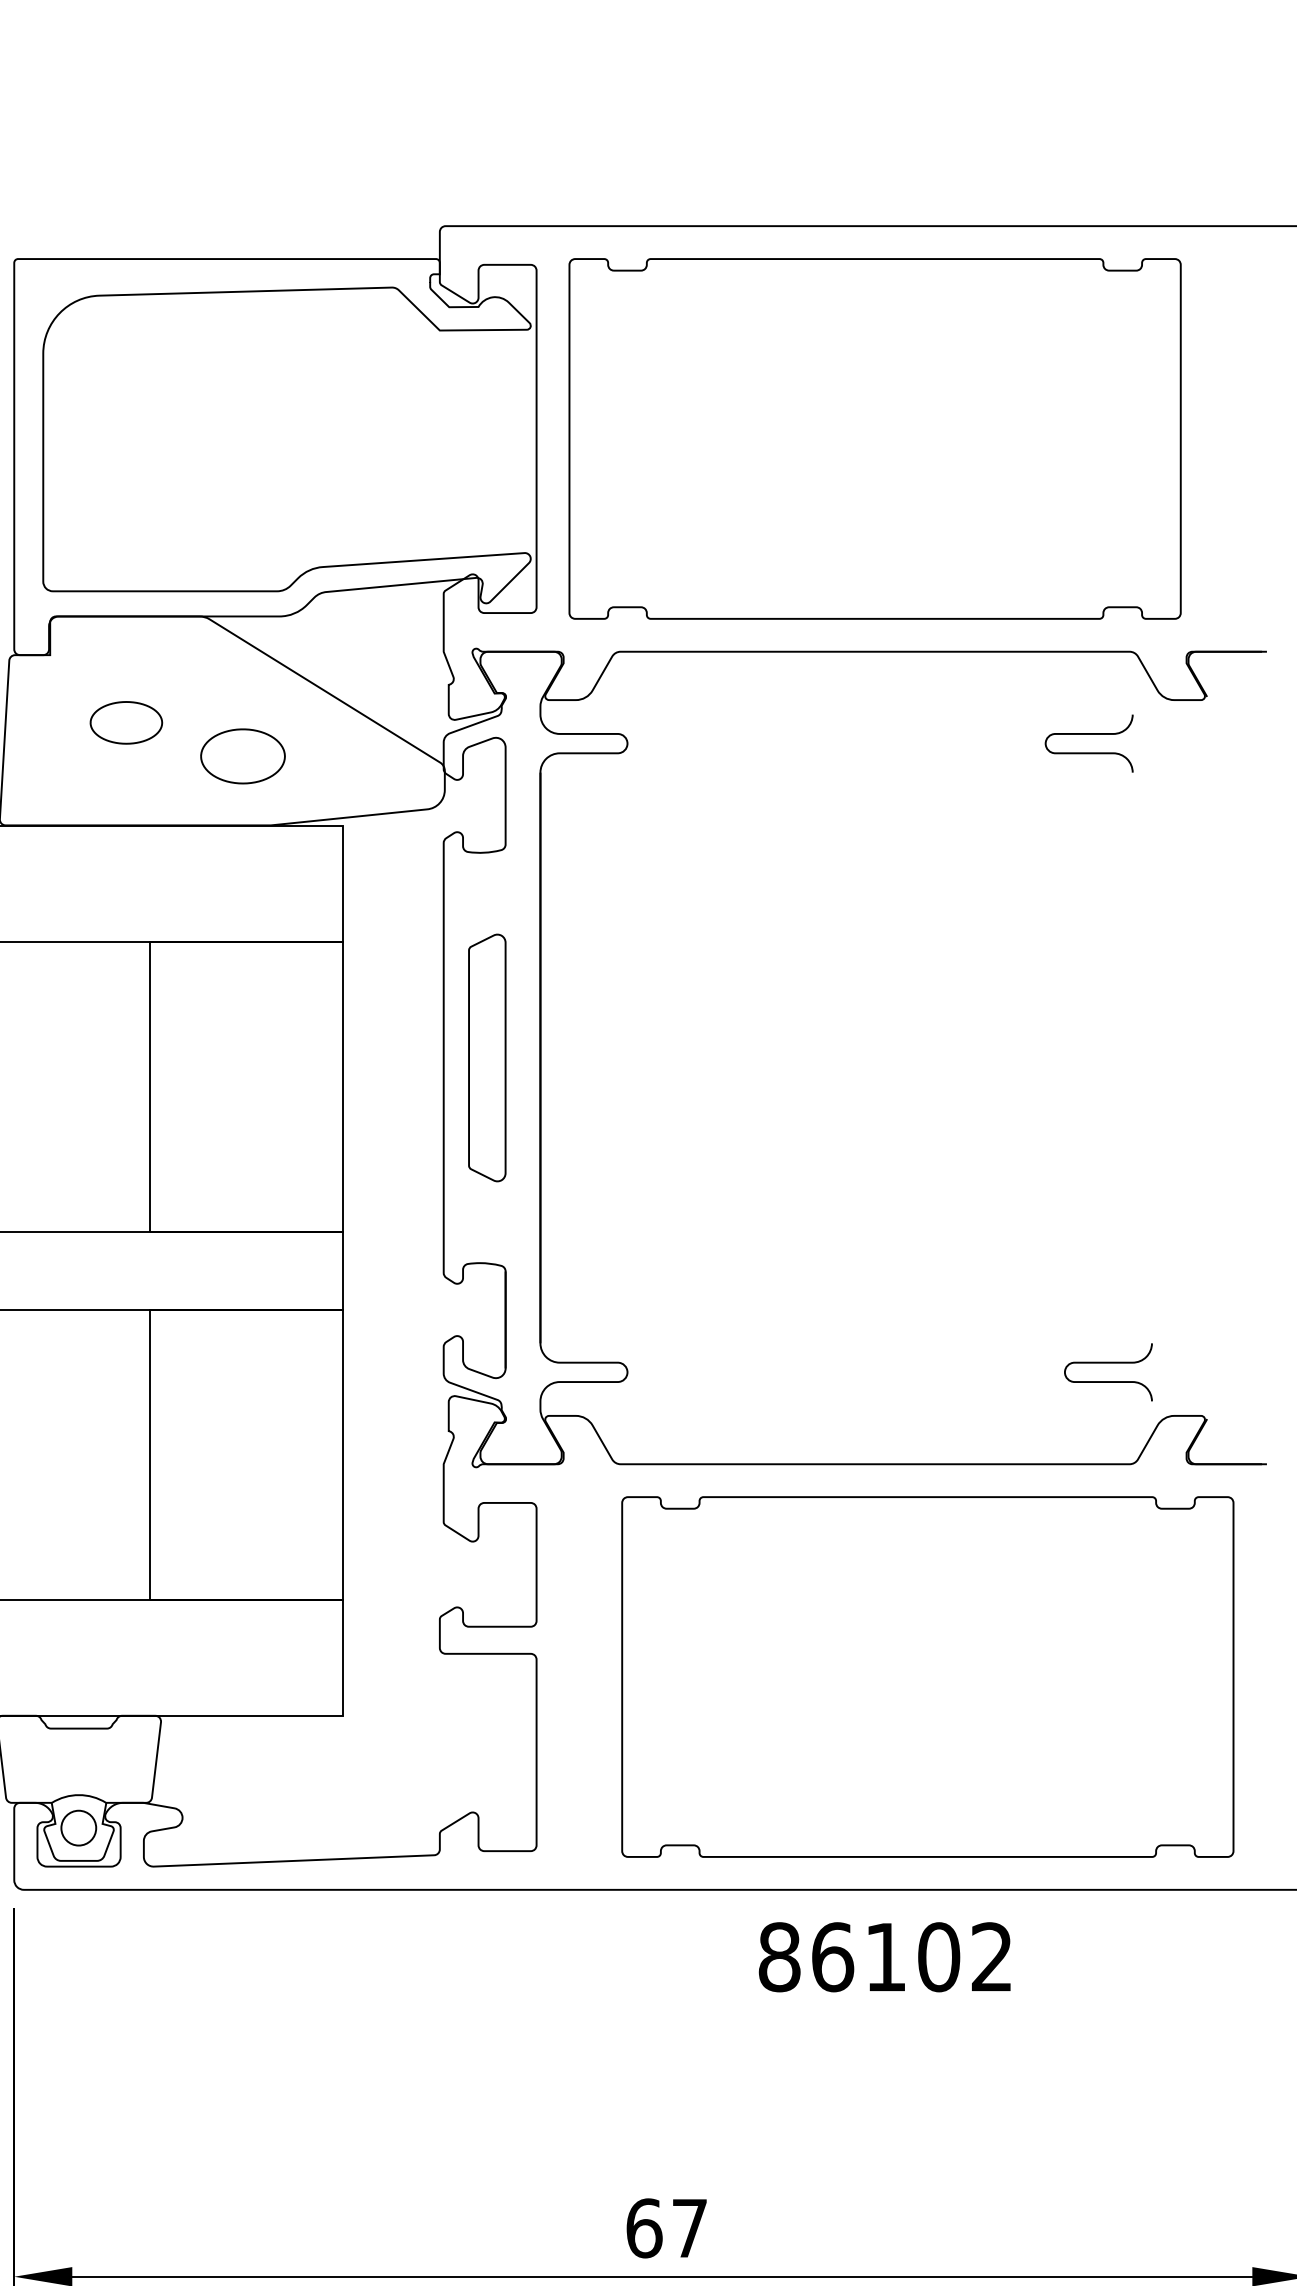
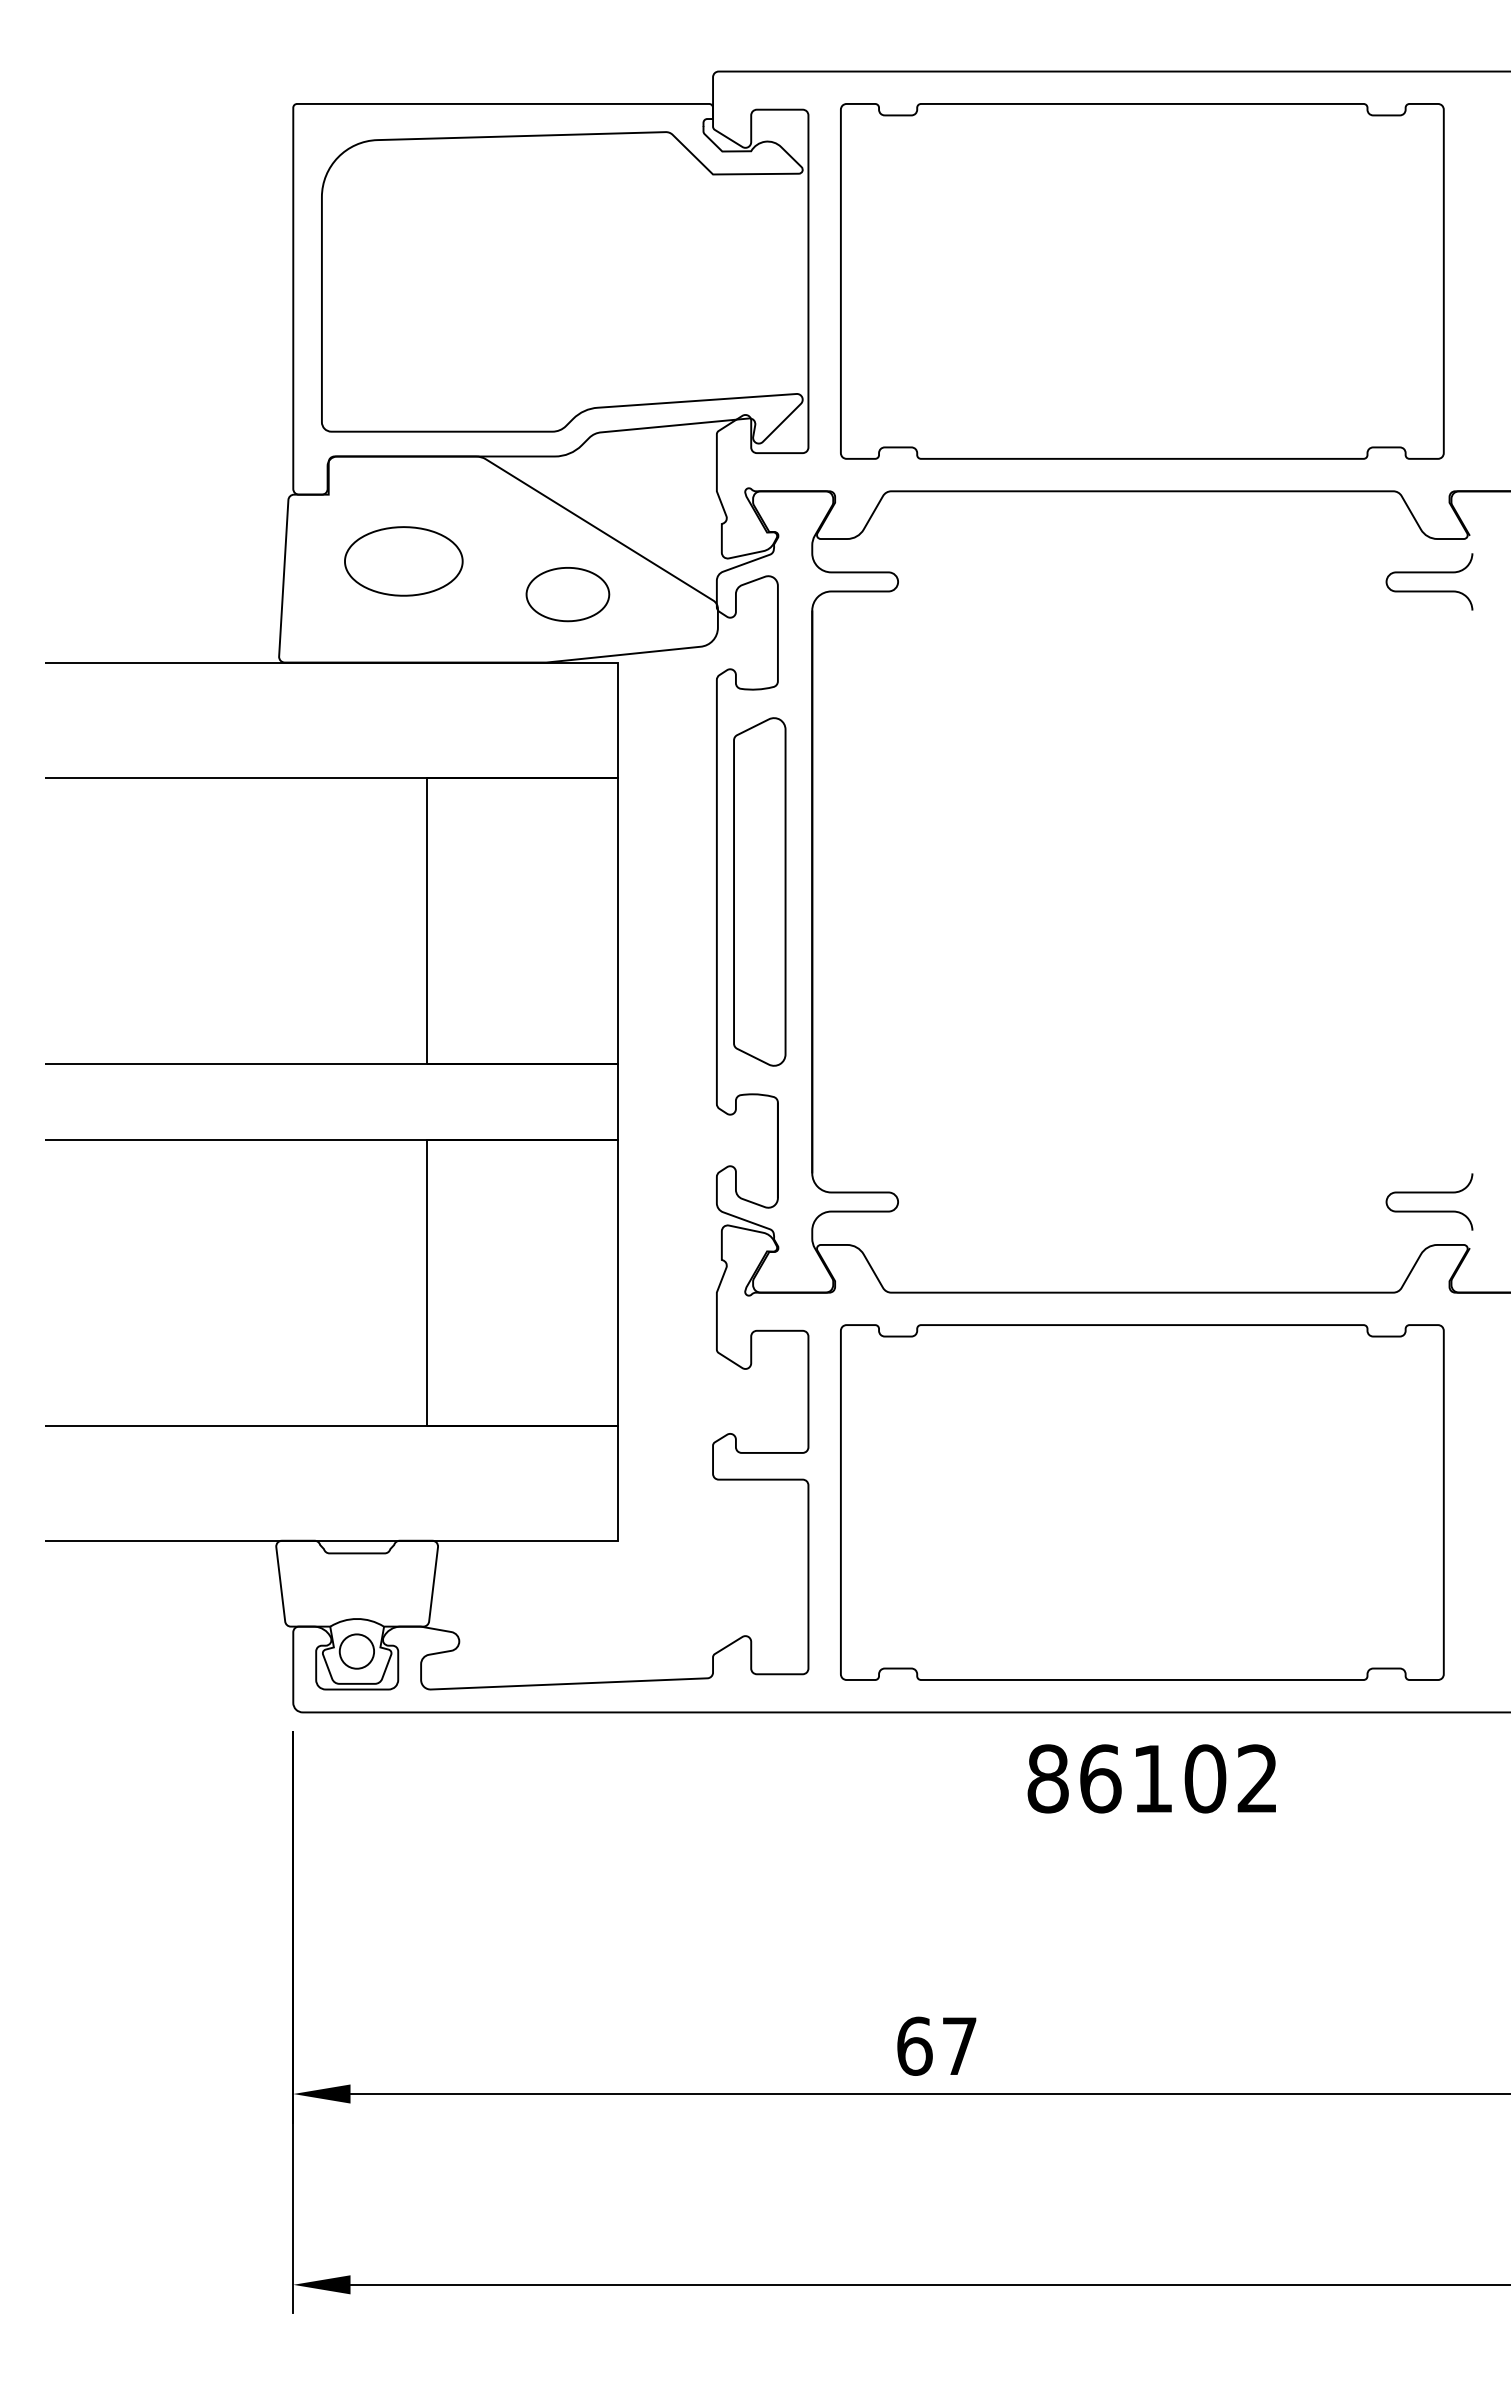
part: (126, 722) -> (403, 561), size x1.67
curve: (1089, 735) -> (1429, 573), moved
part: (242, 756) -> (567, 594), moved
part: (486, 1057) -> (759, 891), size x1.43
curve: (1108, 1363) -> (1429, 1193), moved
part: (928, 1677) -> (1142, 1502), moved

